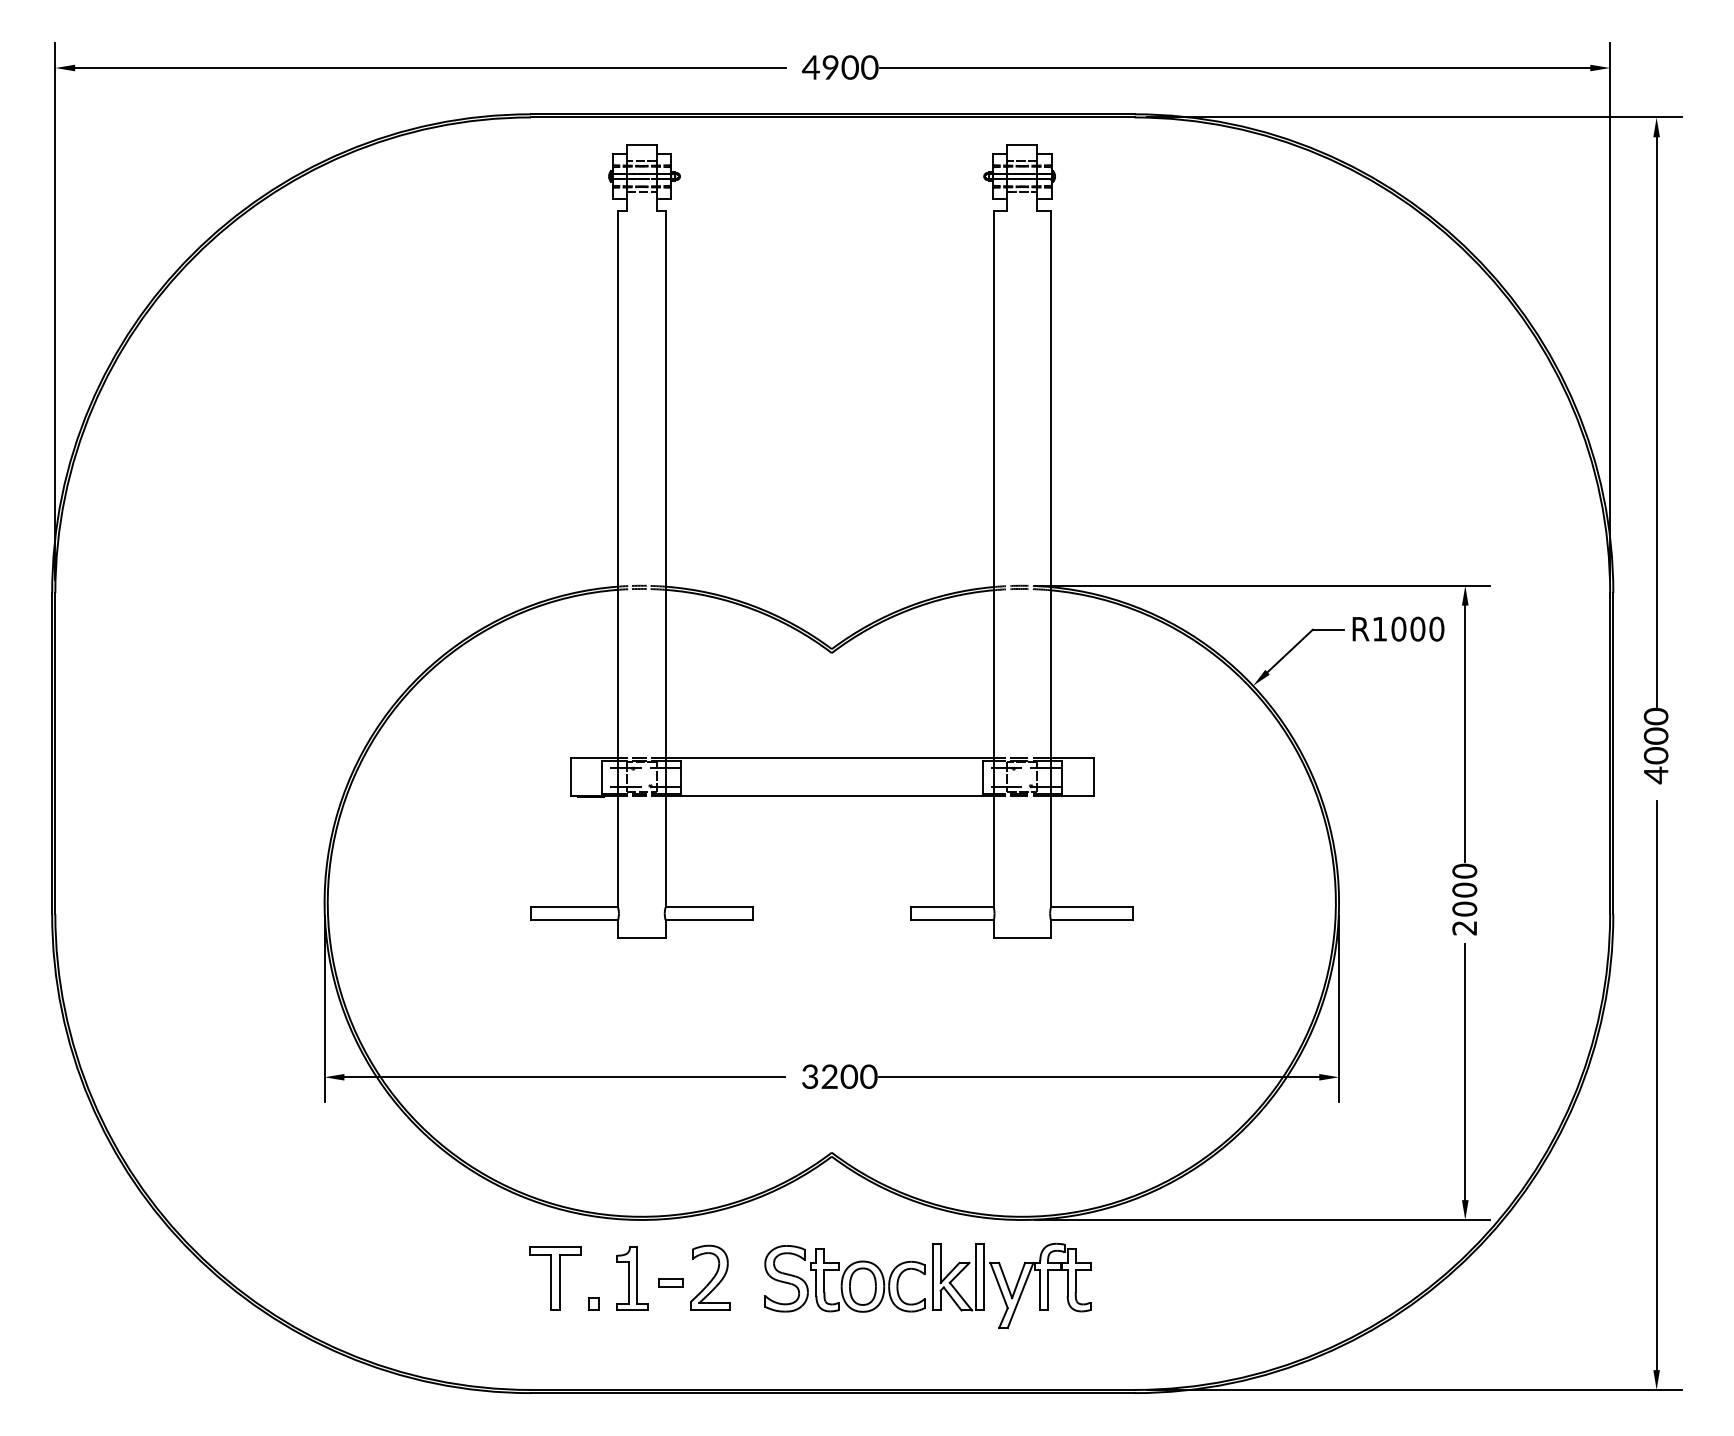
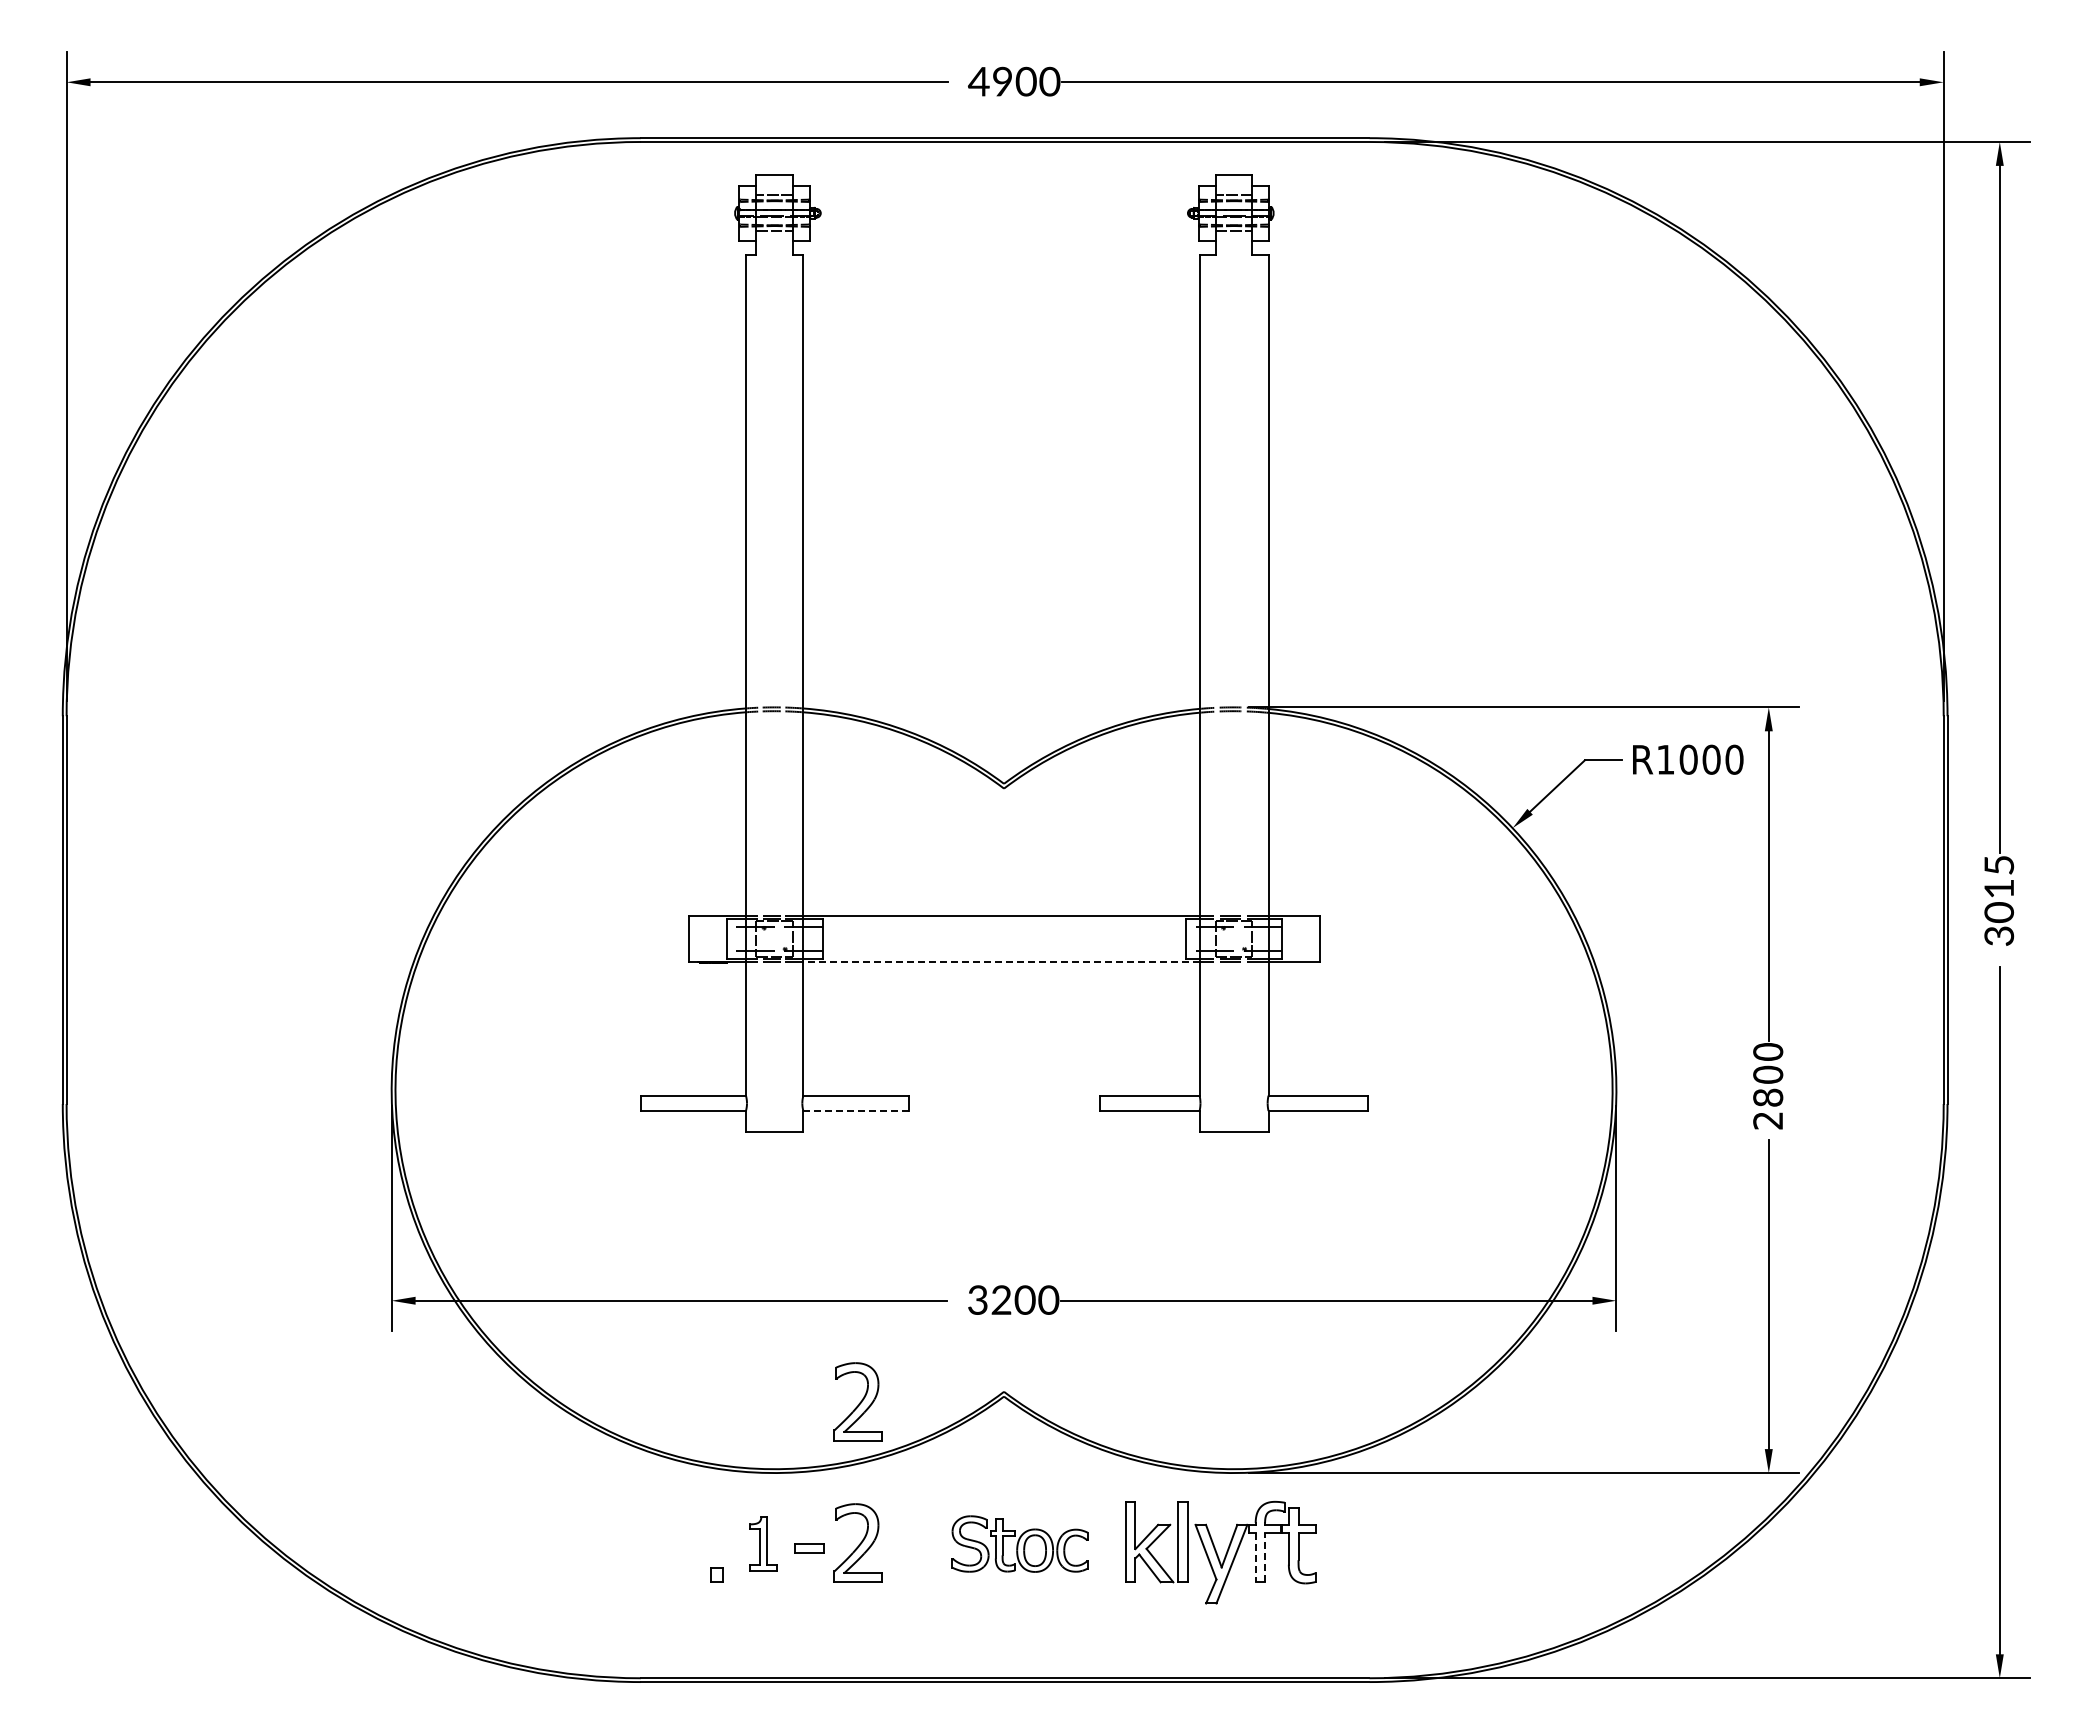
text: (1656, 745) -> (1999, 900), 4000 -> 3015
line: (829, 796) -> (1001, 961), solid -> dashed
text: (1465, 908) -> (1768, 1097), 2000 -> 2800
line: (709, 919) -> (856, 1110), solid -> dashed
part: (710, 1160) -> (857, 1401), added
part: (555, 1278) -> (670, 1543), removed
part: (632, 1278) -> (763, 1543), size x0.7
part: (844, 1278) -> (1019, 1543), size x0.7
line: (1040, 1289) -> (1255, 1557), solid -> dashed
line: (1048, 1289) -> (1265, 1557), solid -> dashed

